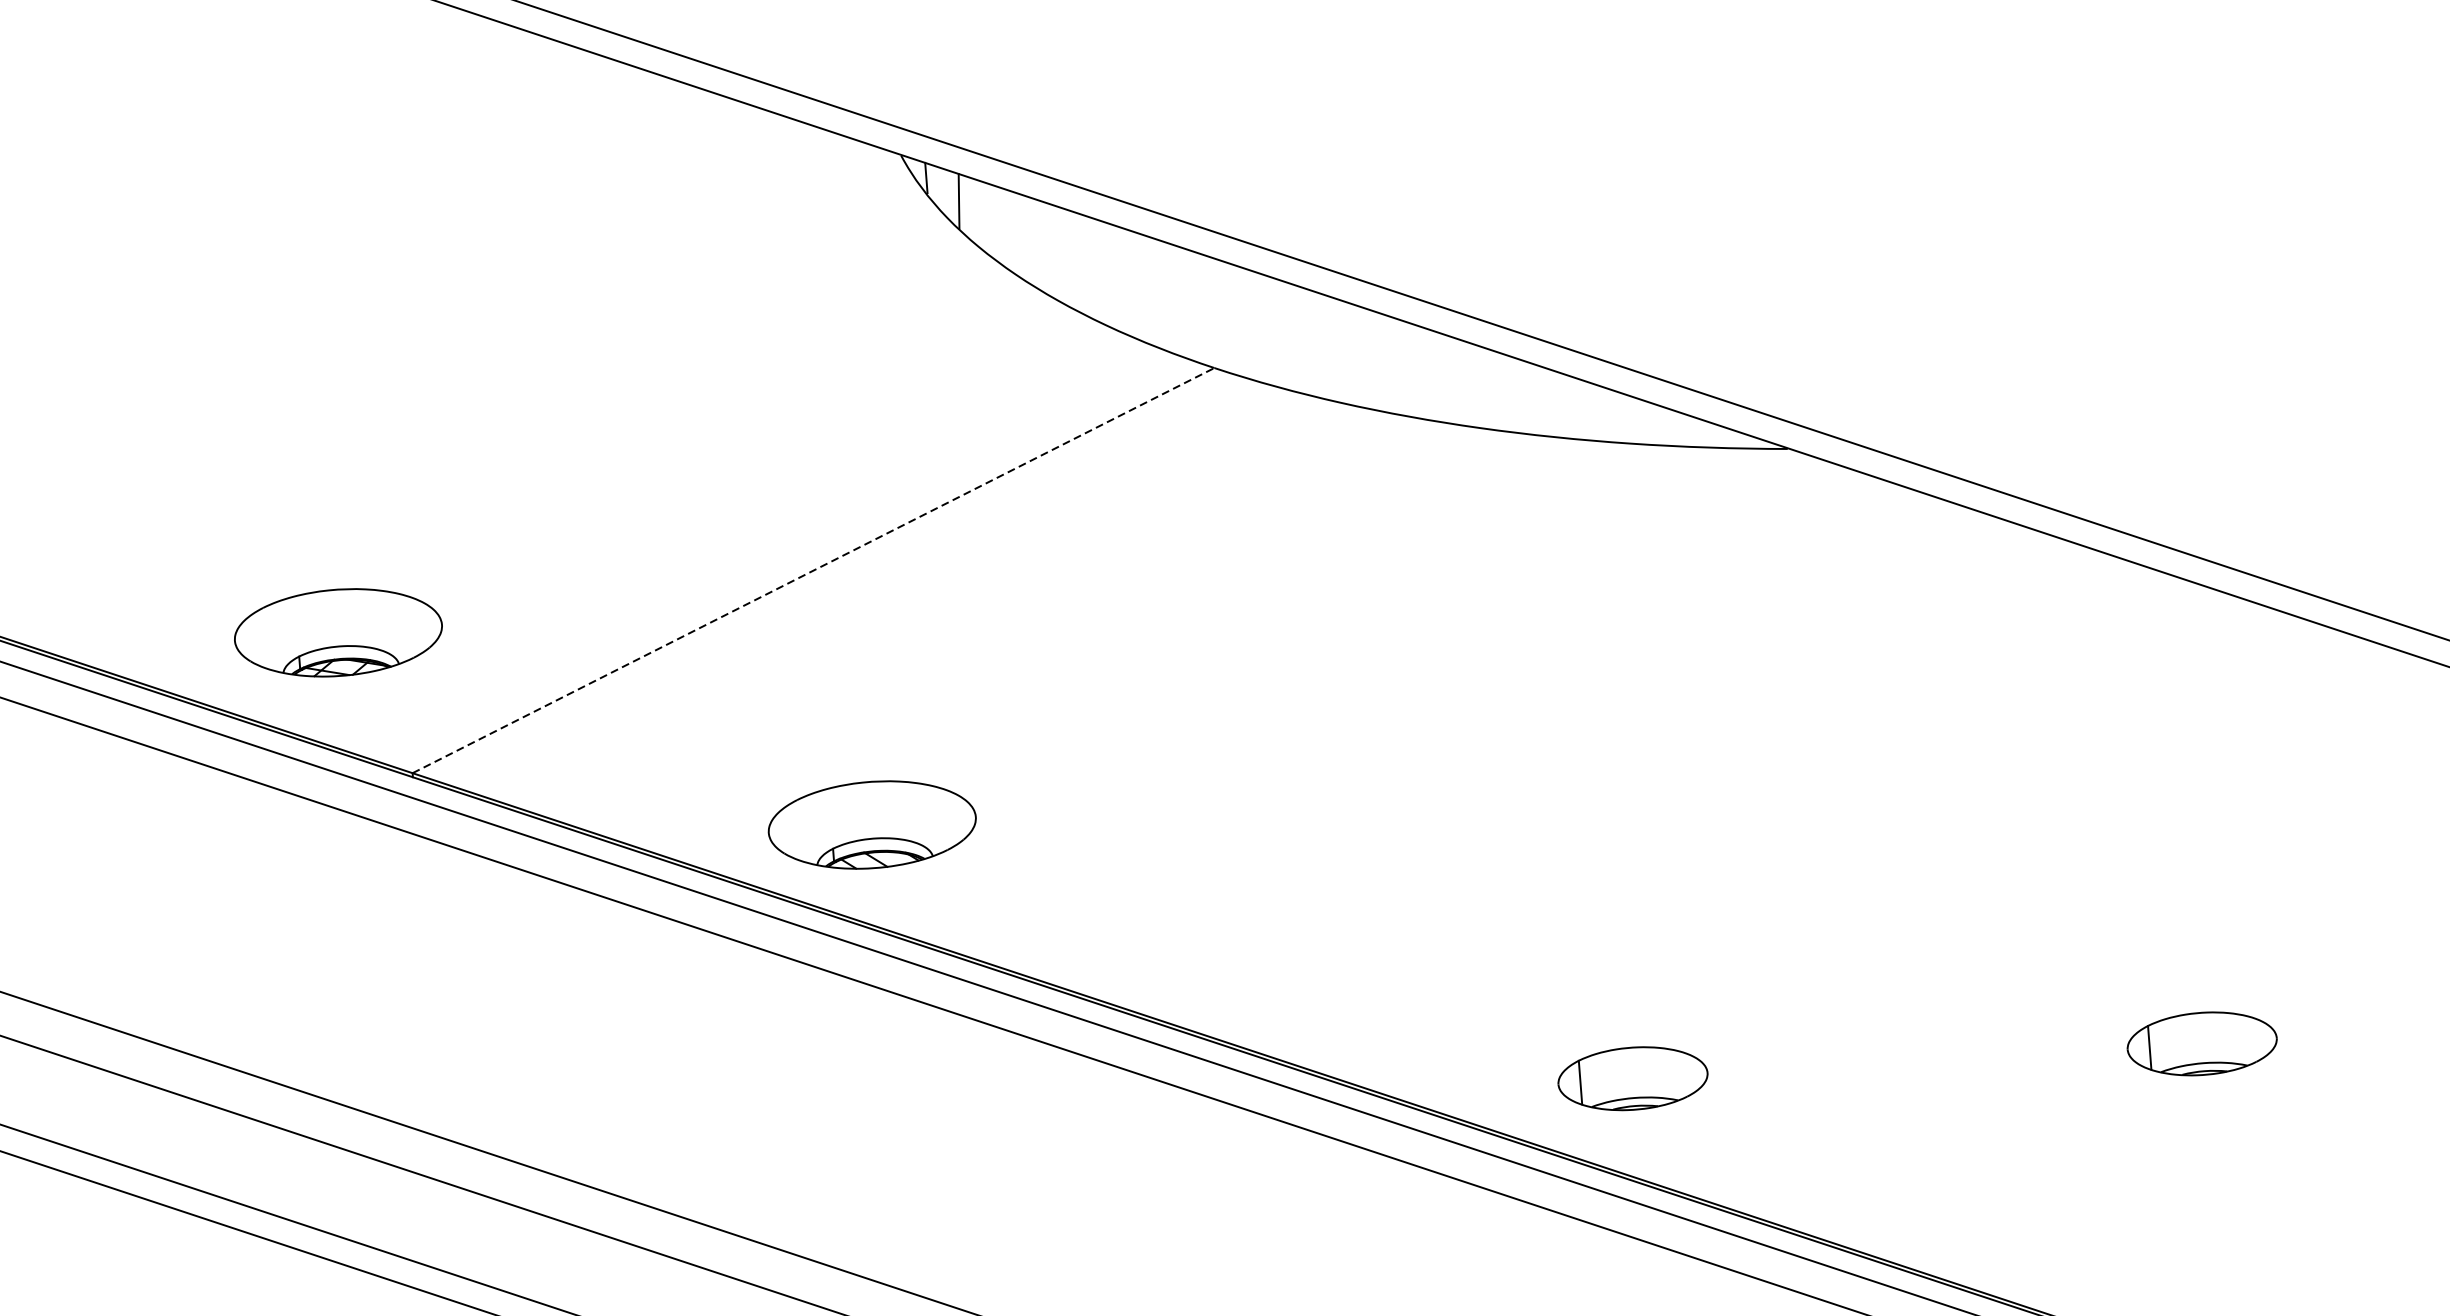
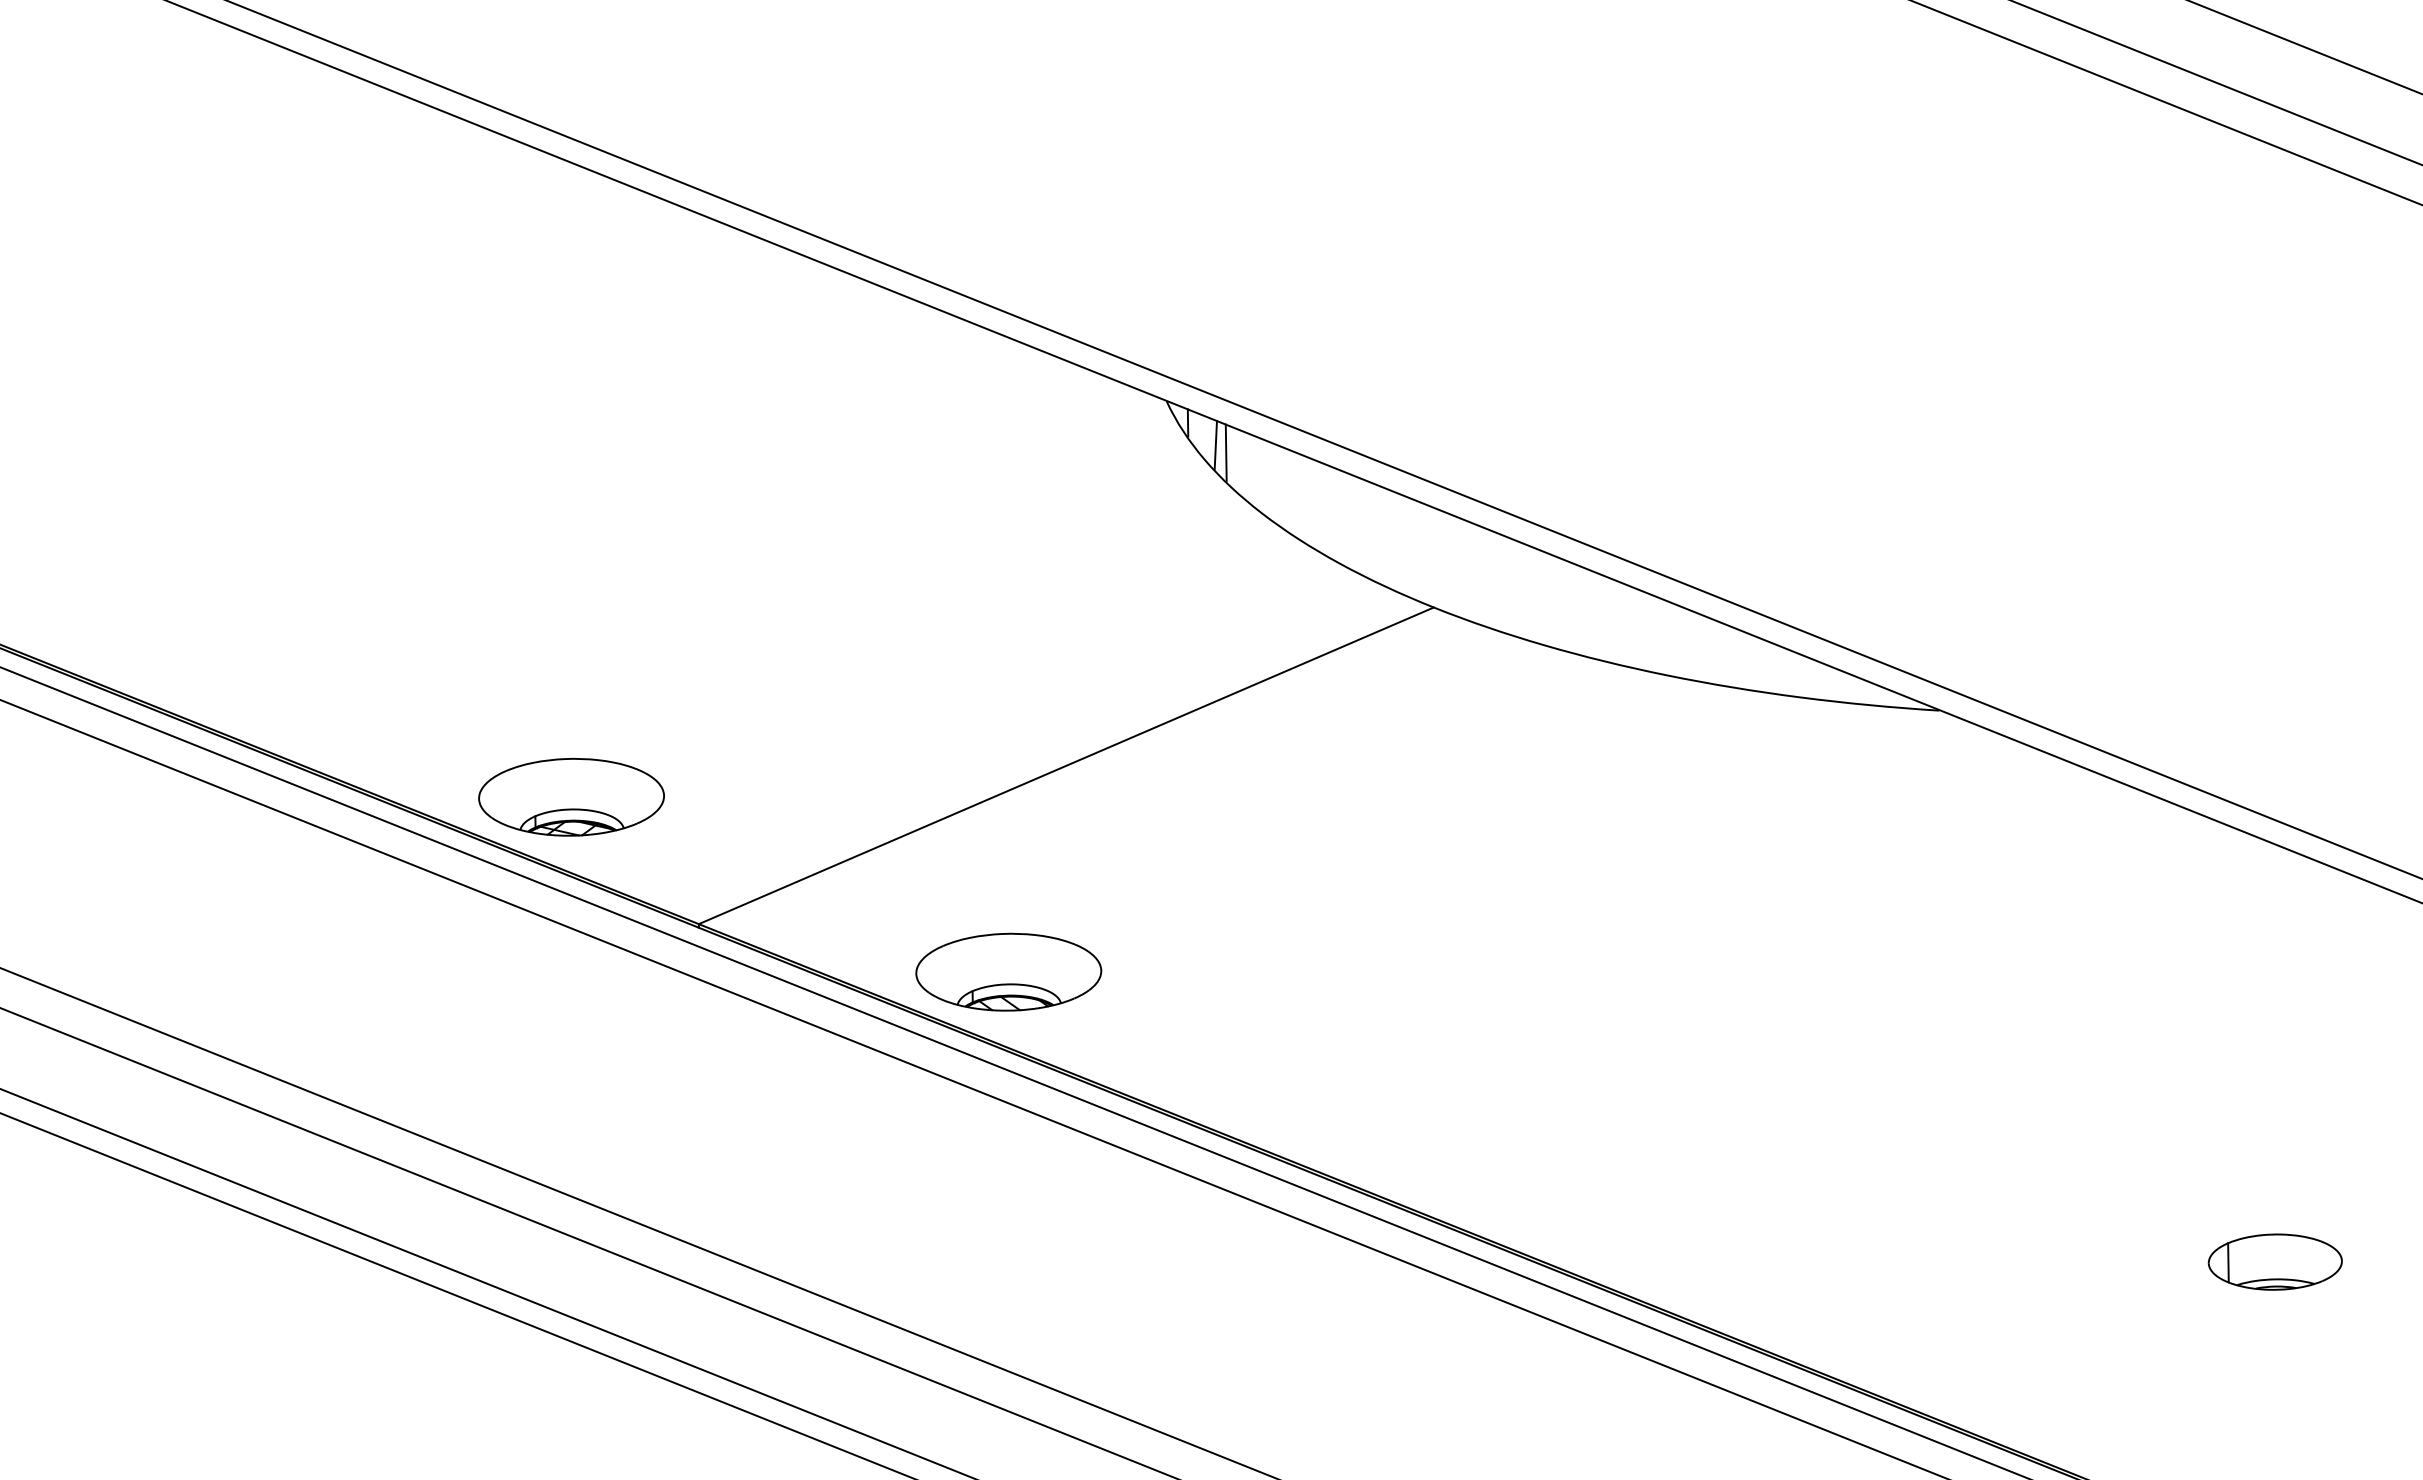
line: (970, 208) -> (1225, 452), added
line: (813, 570) -> (1066, 765), dashed -> solid
part: (338, 631) -> (571, 796), moved
part: (871, 824) -> (1008, 971), moved
part: (1632, 1078) -> (1766, 1261), removed

